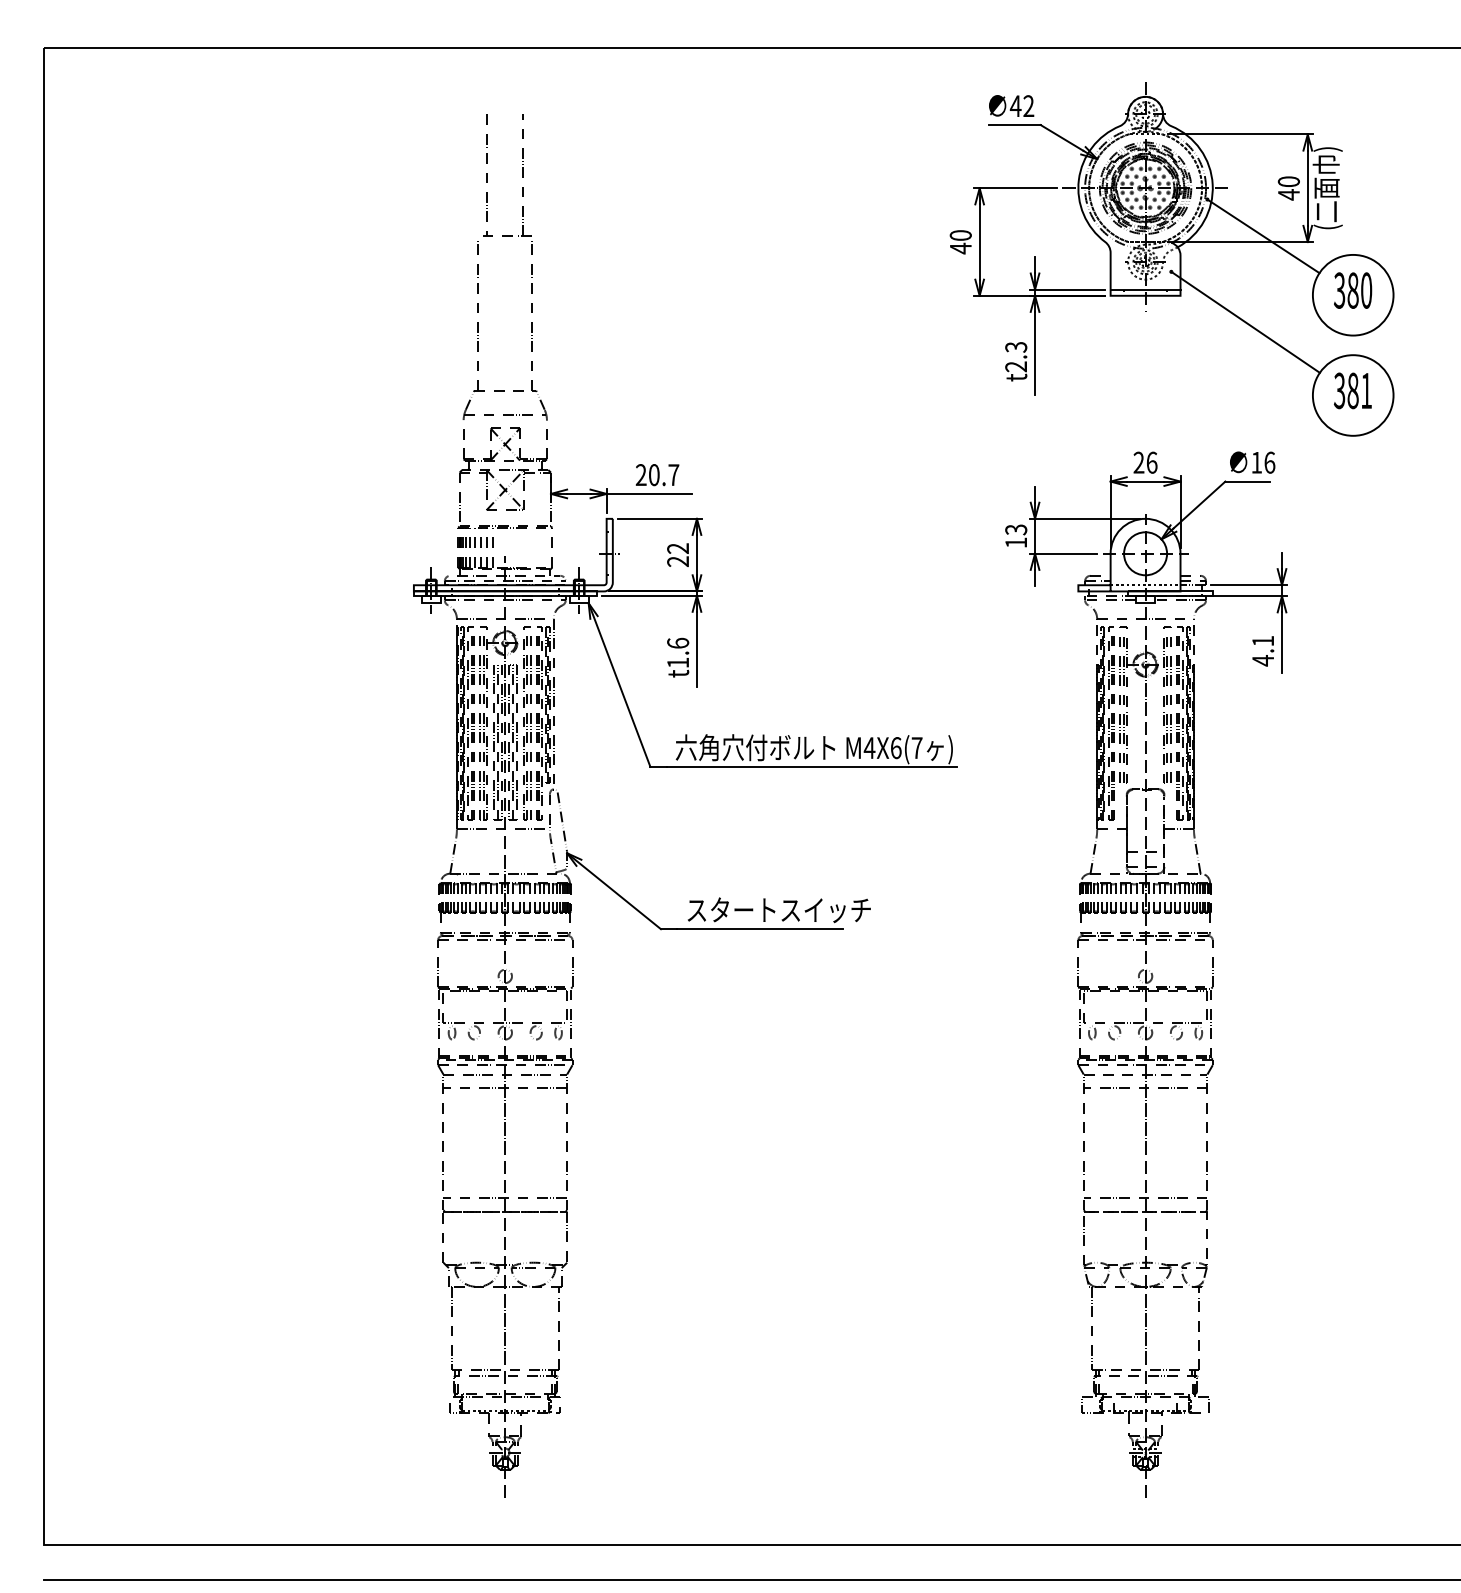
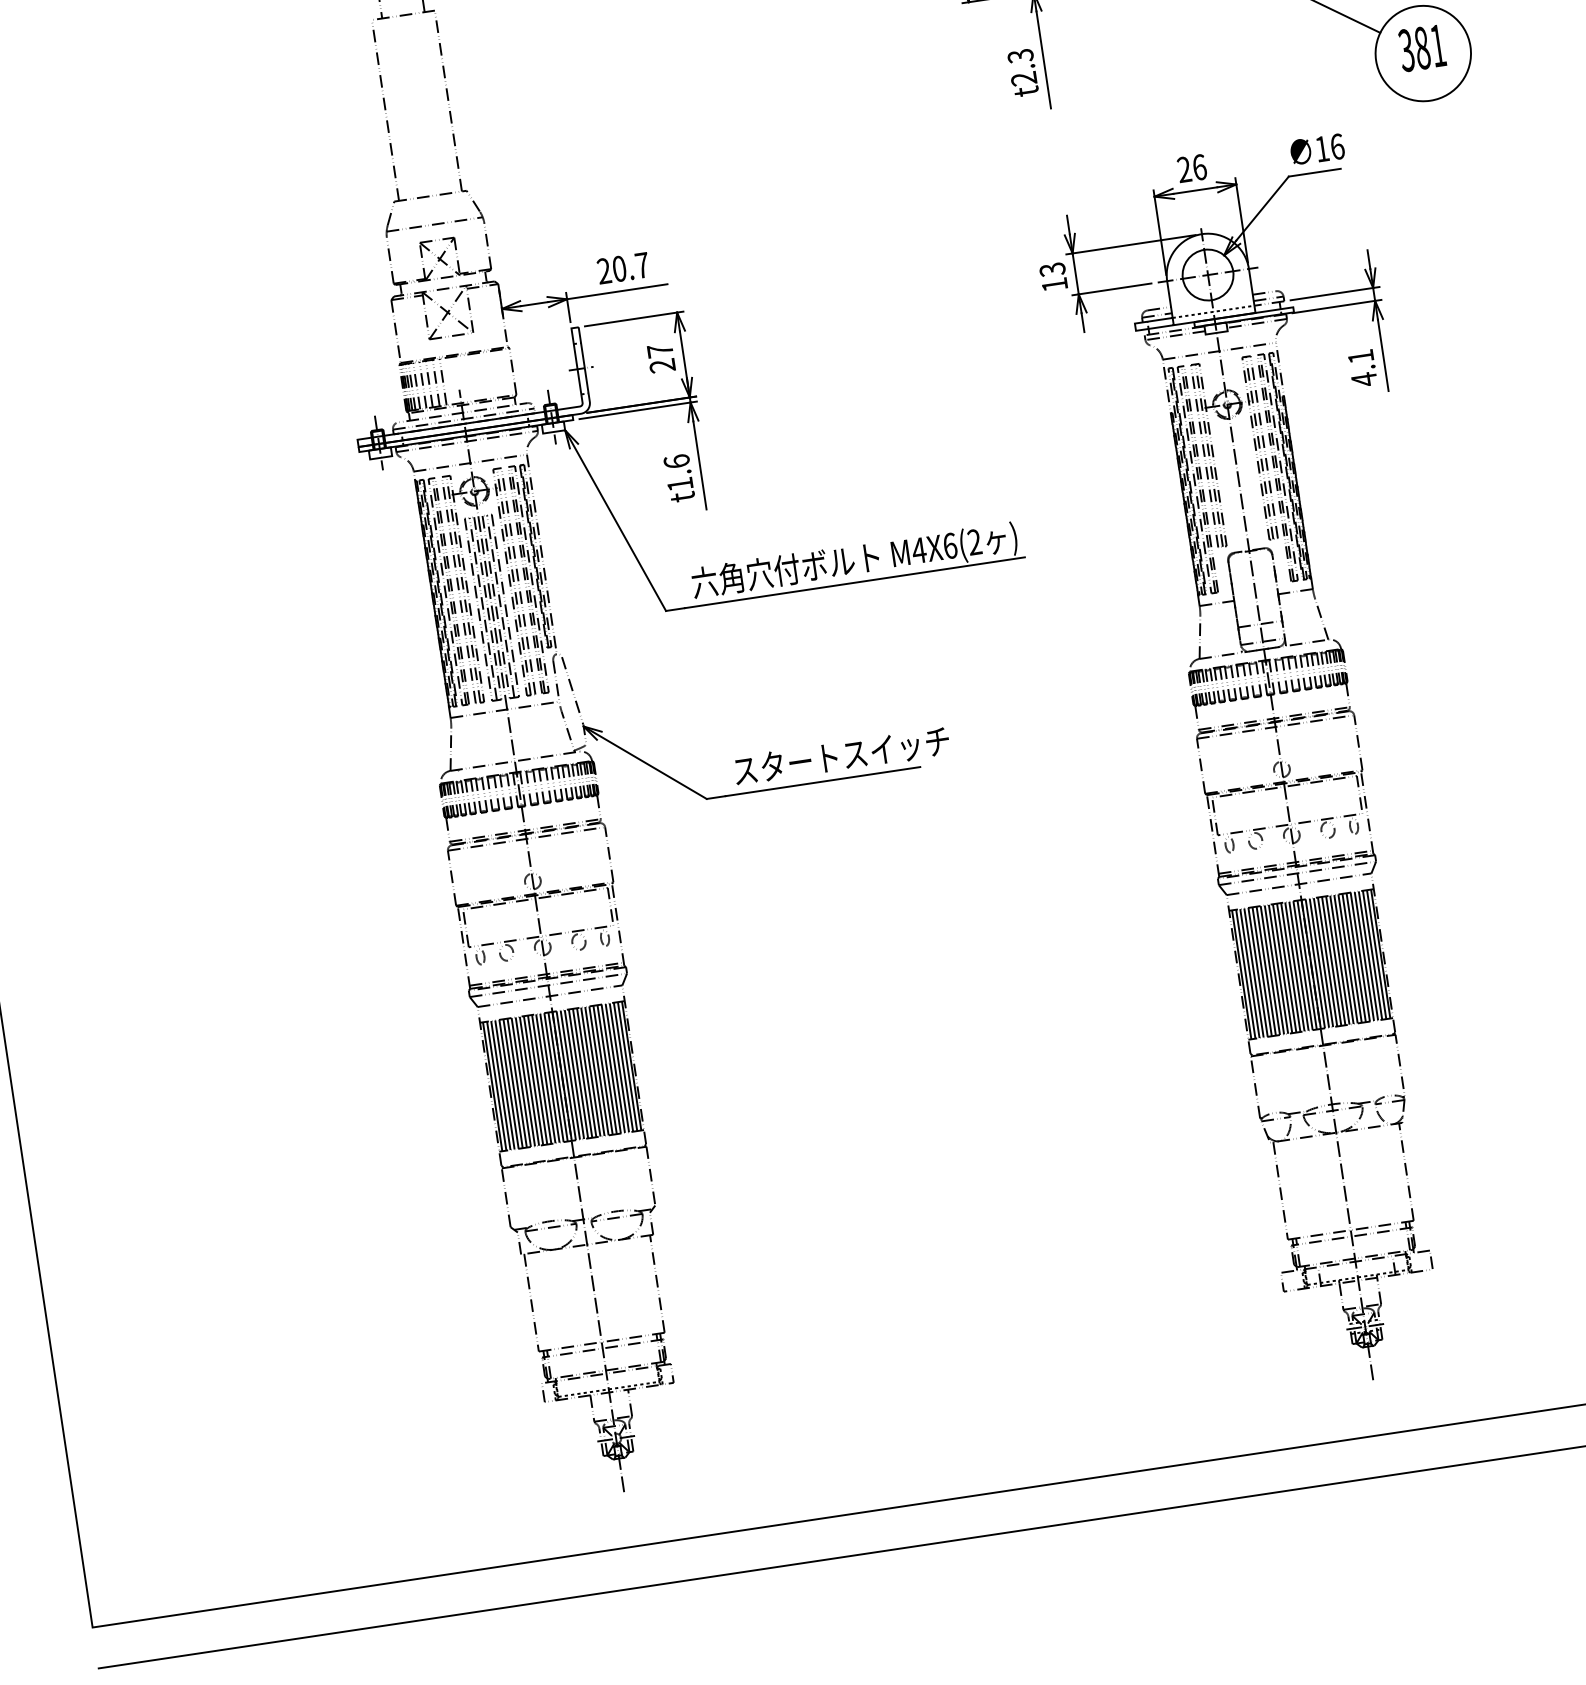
text: (677, 548) -> (659, 350), 22 -> 27
text: (916, 747) -> (973, 541), M4X6(7 -> M4X6(2
hatch: (505, 1142) -> (562, 1075), added
hatch: (1145, 1142) -> (1310, 963), added

